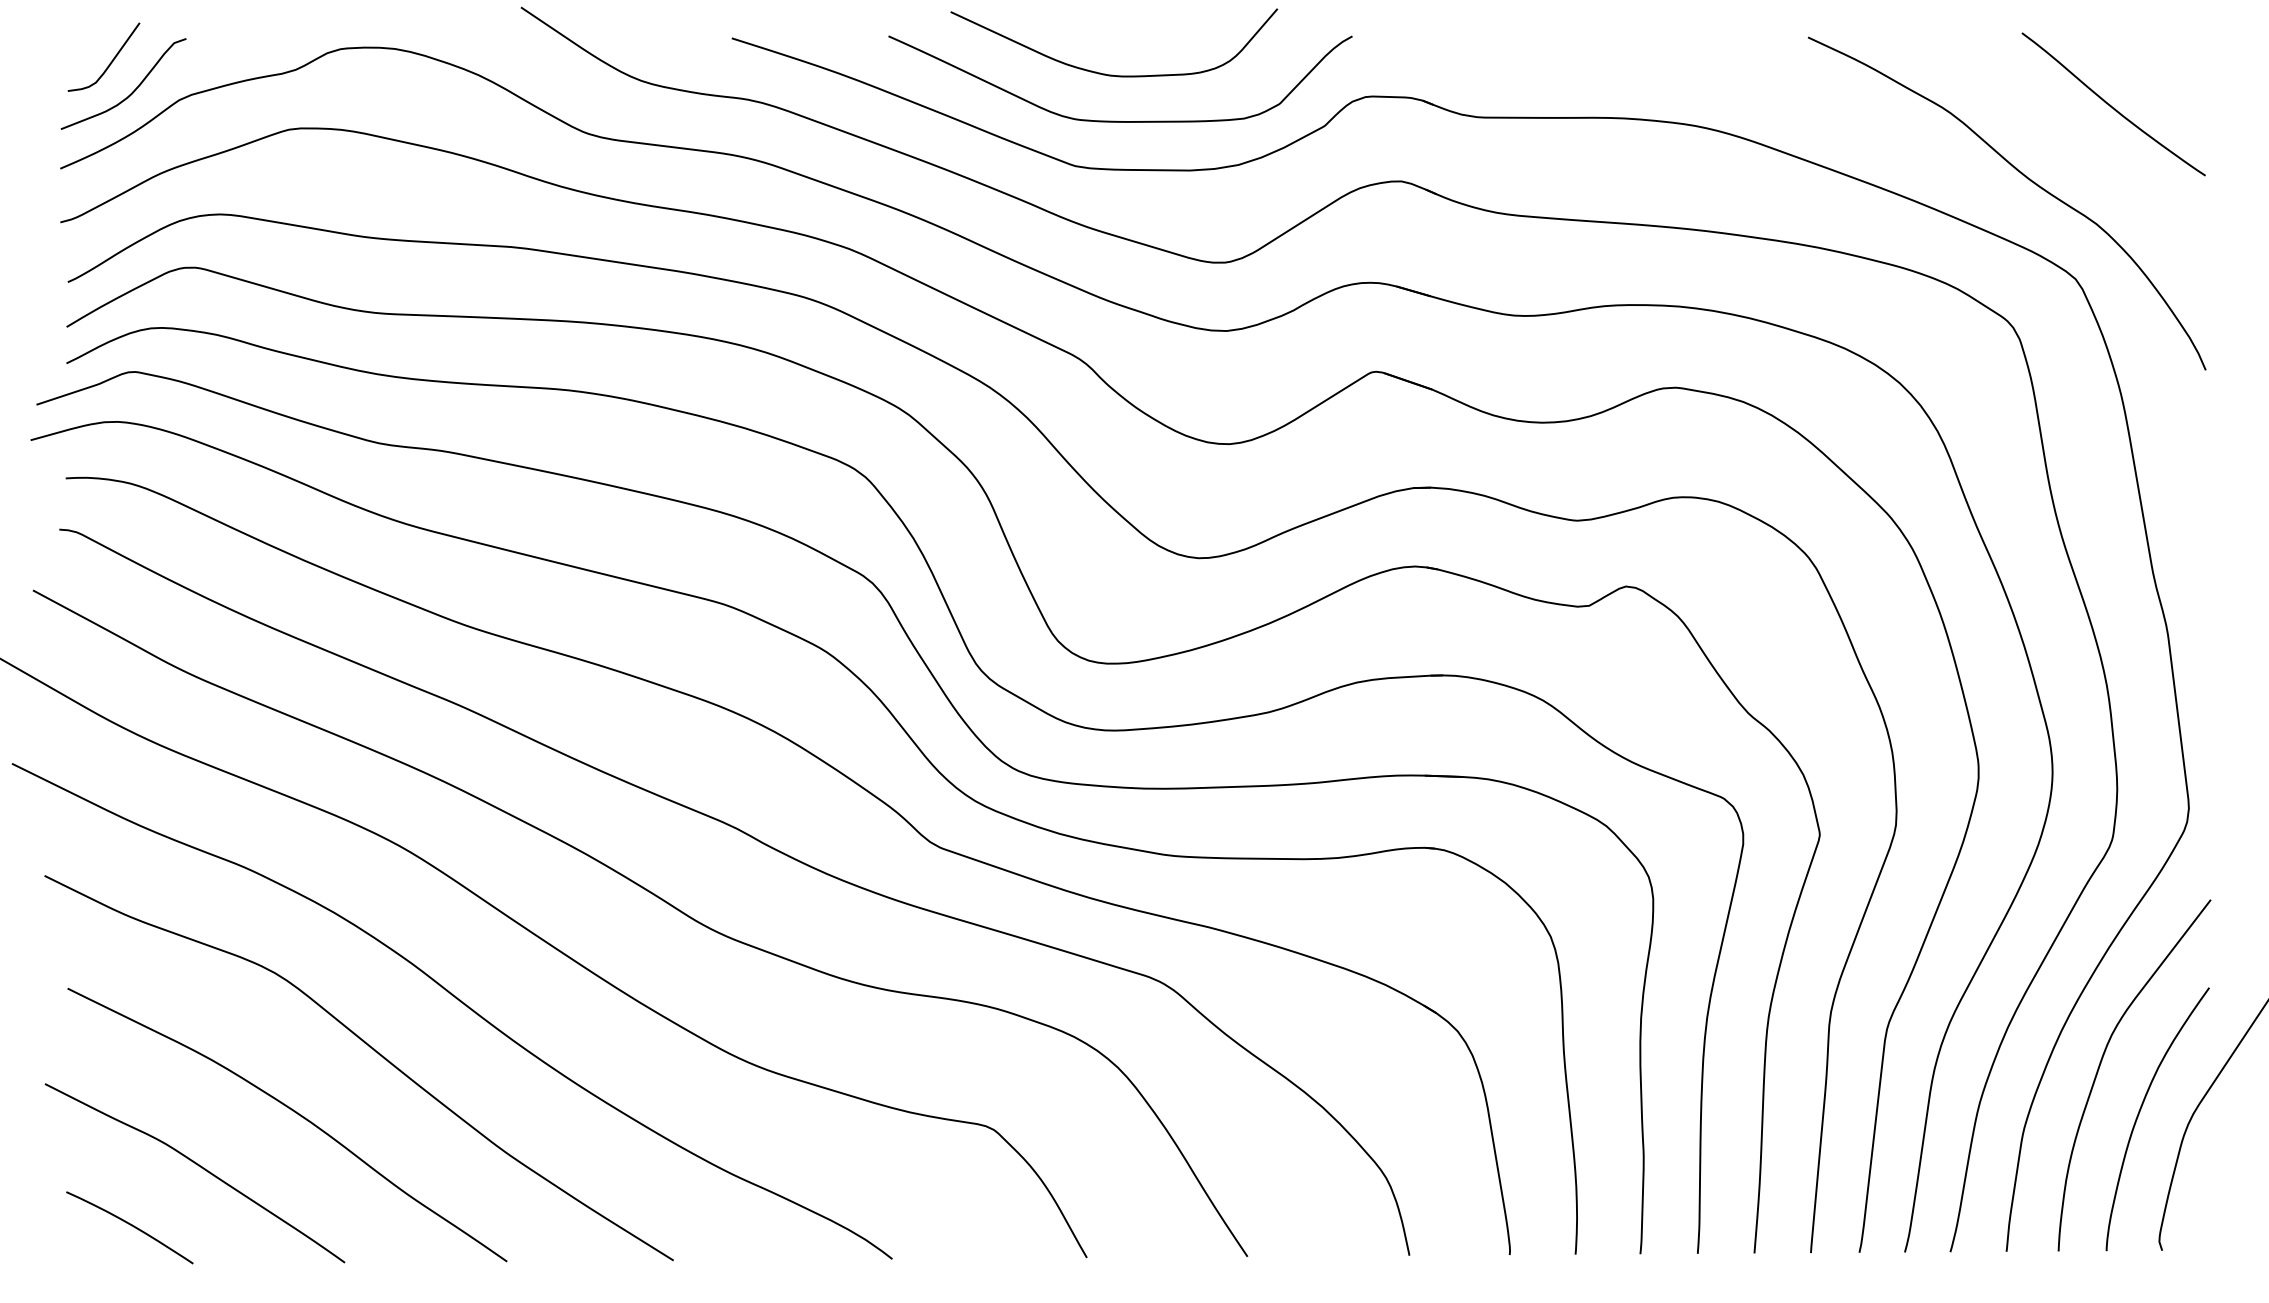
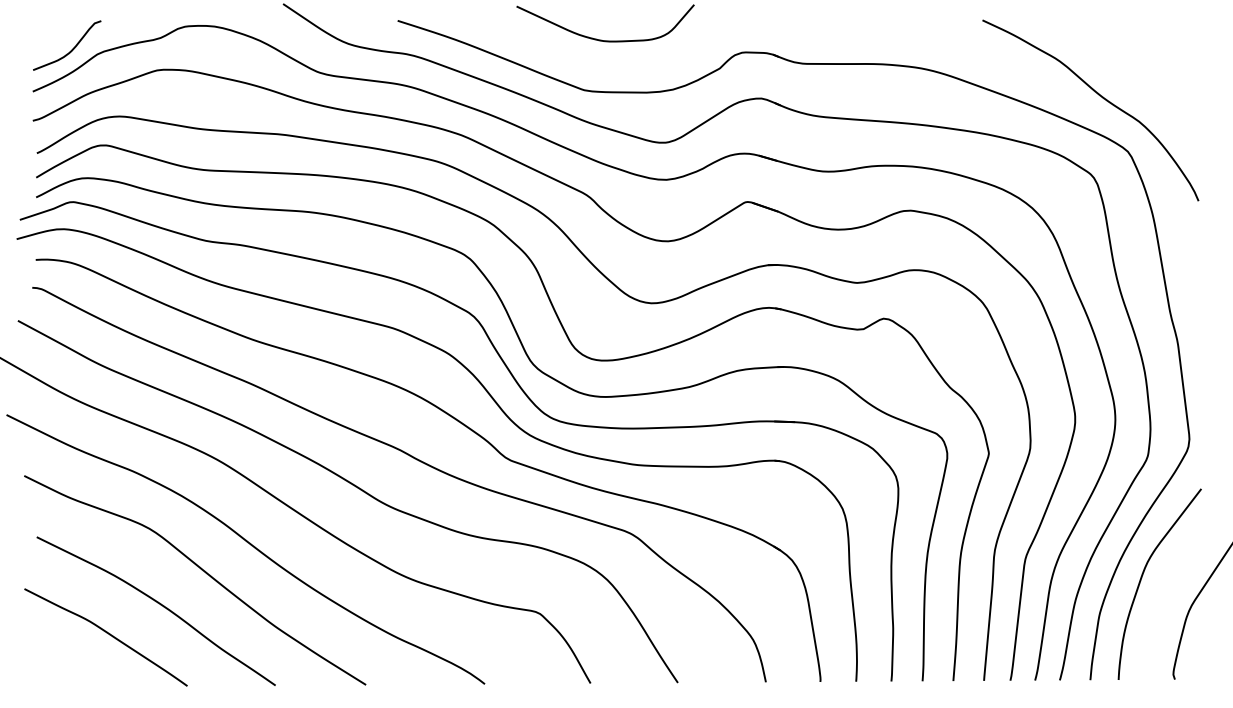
curve: (109, 61) -> (59, 33), removed
curve: (2111, 104) -> (1147, 56), removed
curve: (1119, 120) -> (608, 65), removed
curve: (2142, 1108) -> (1164, 602), removed
curve: (129, 1226) -> (70, 666), removed

